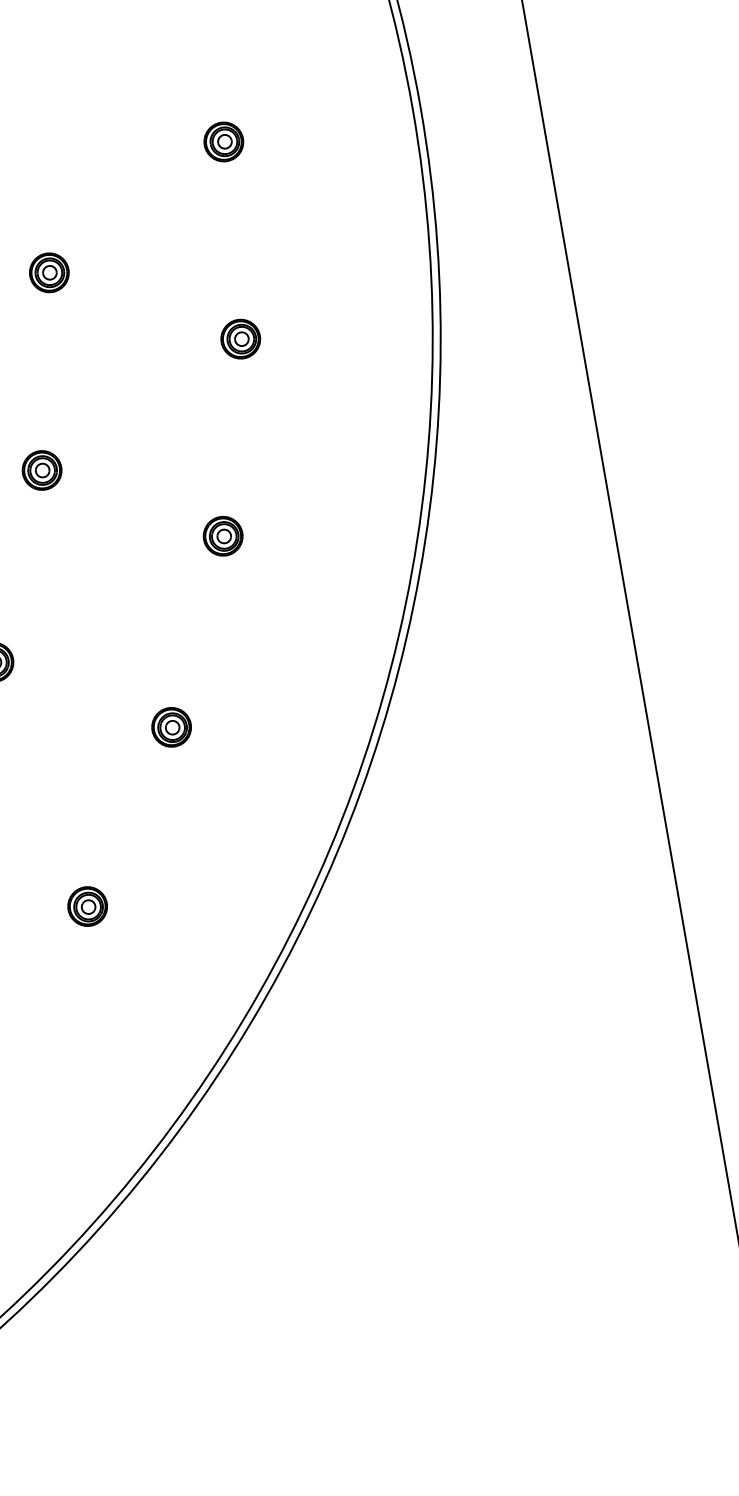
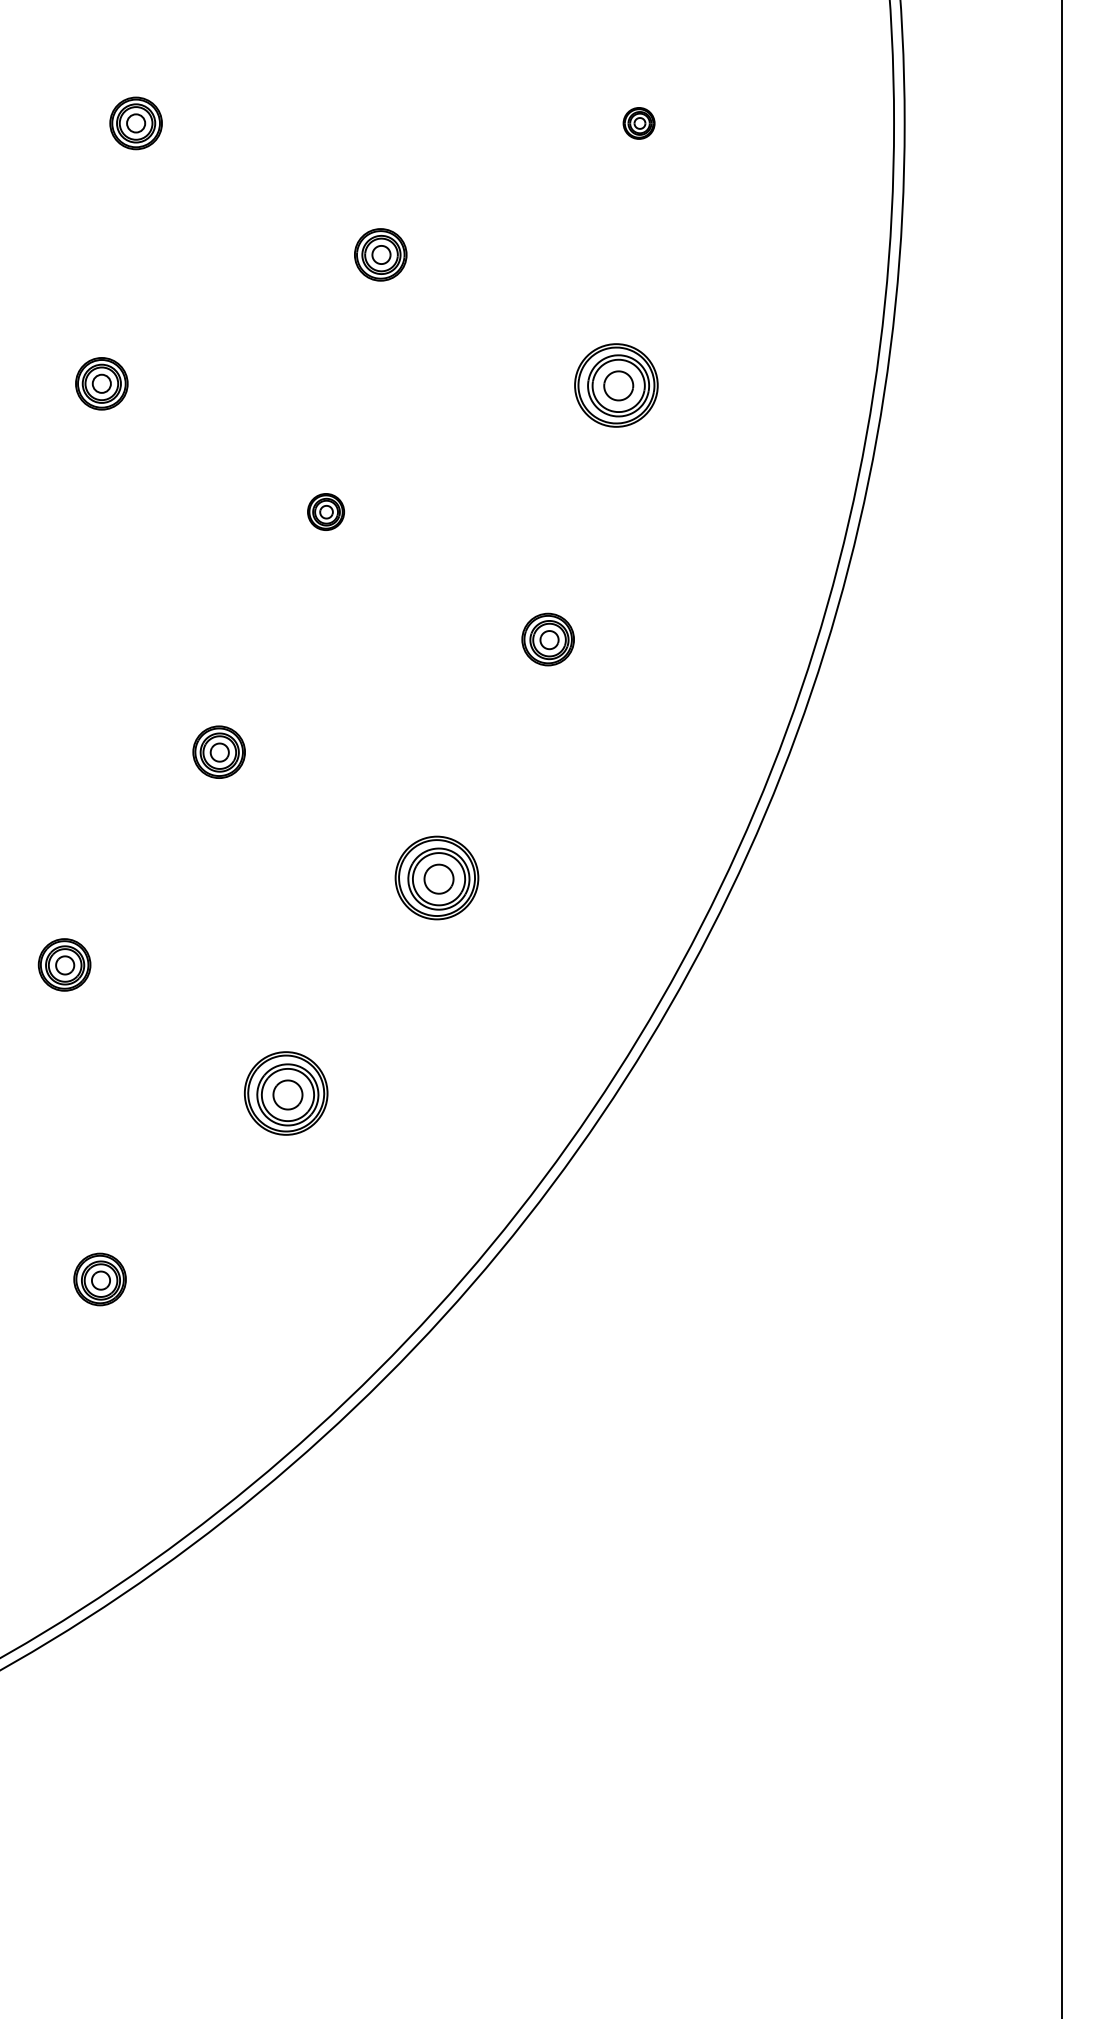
part: (223, 142) -> (638, 123), size x0.6
part: (240, 339) -> (615, 385), size x1.6
part: (41, 470) -> (325, 511), size x0.7
part: (171, 727) -> (436, 877), size x1.6
part: (87, 906) -> (285, 1093), size x1.6

